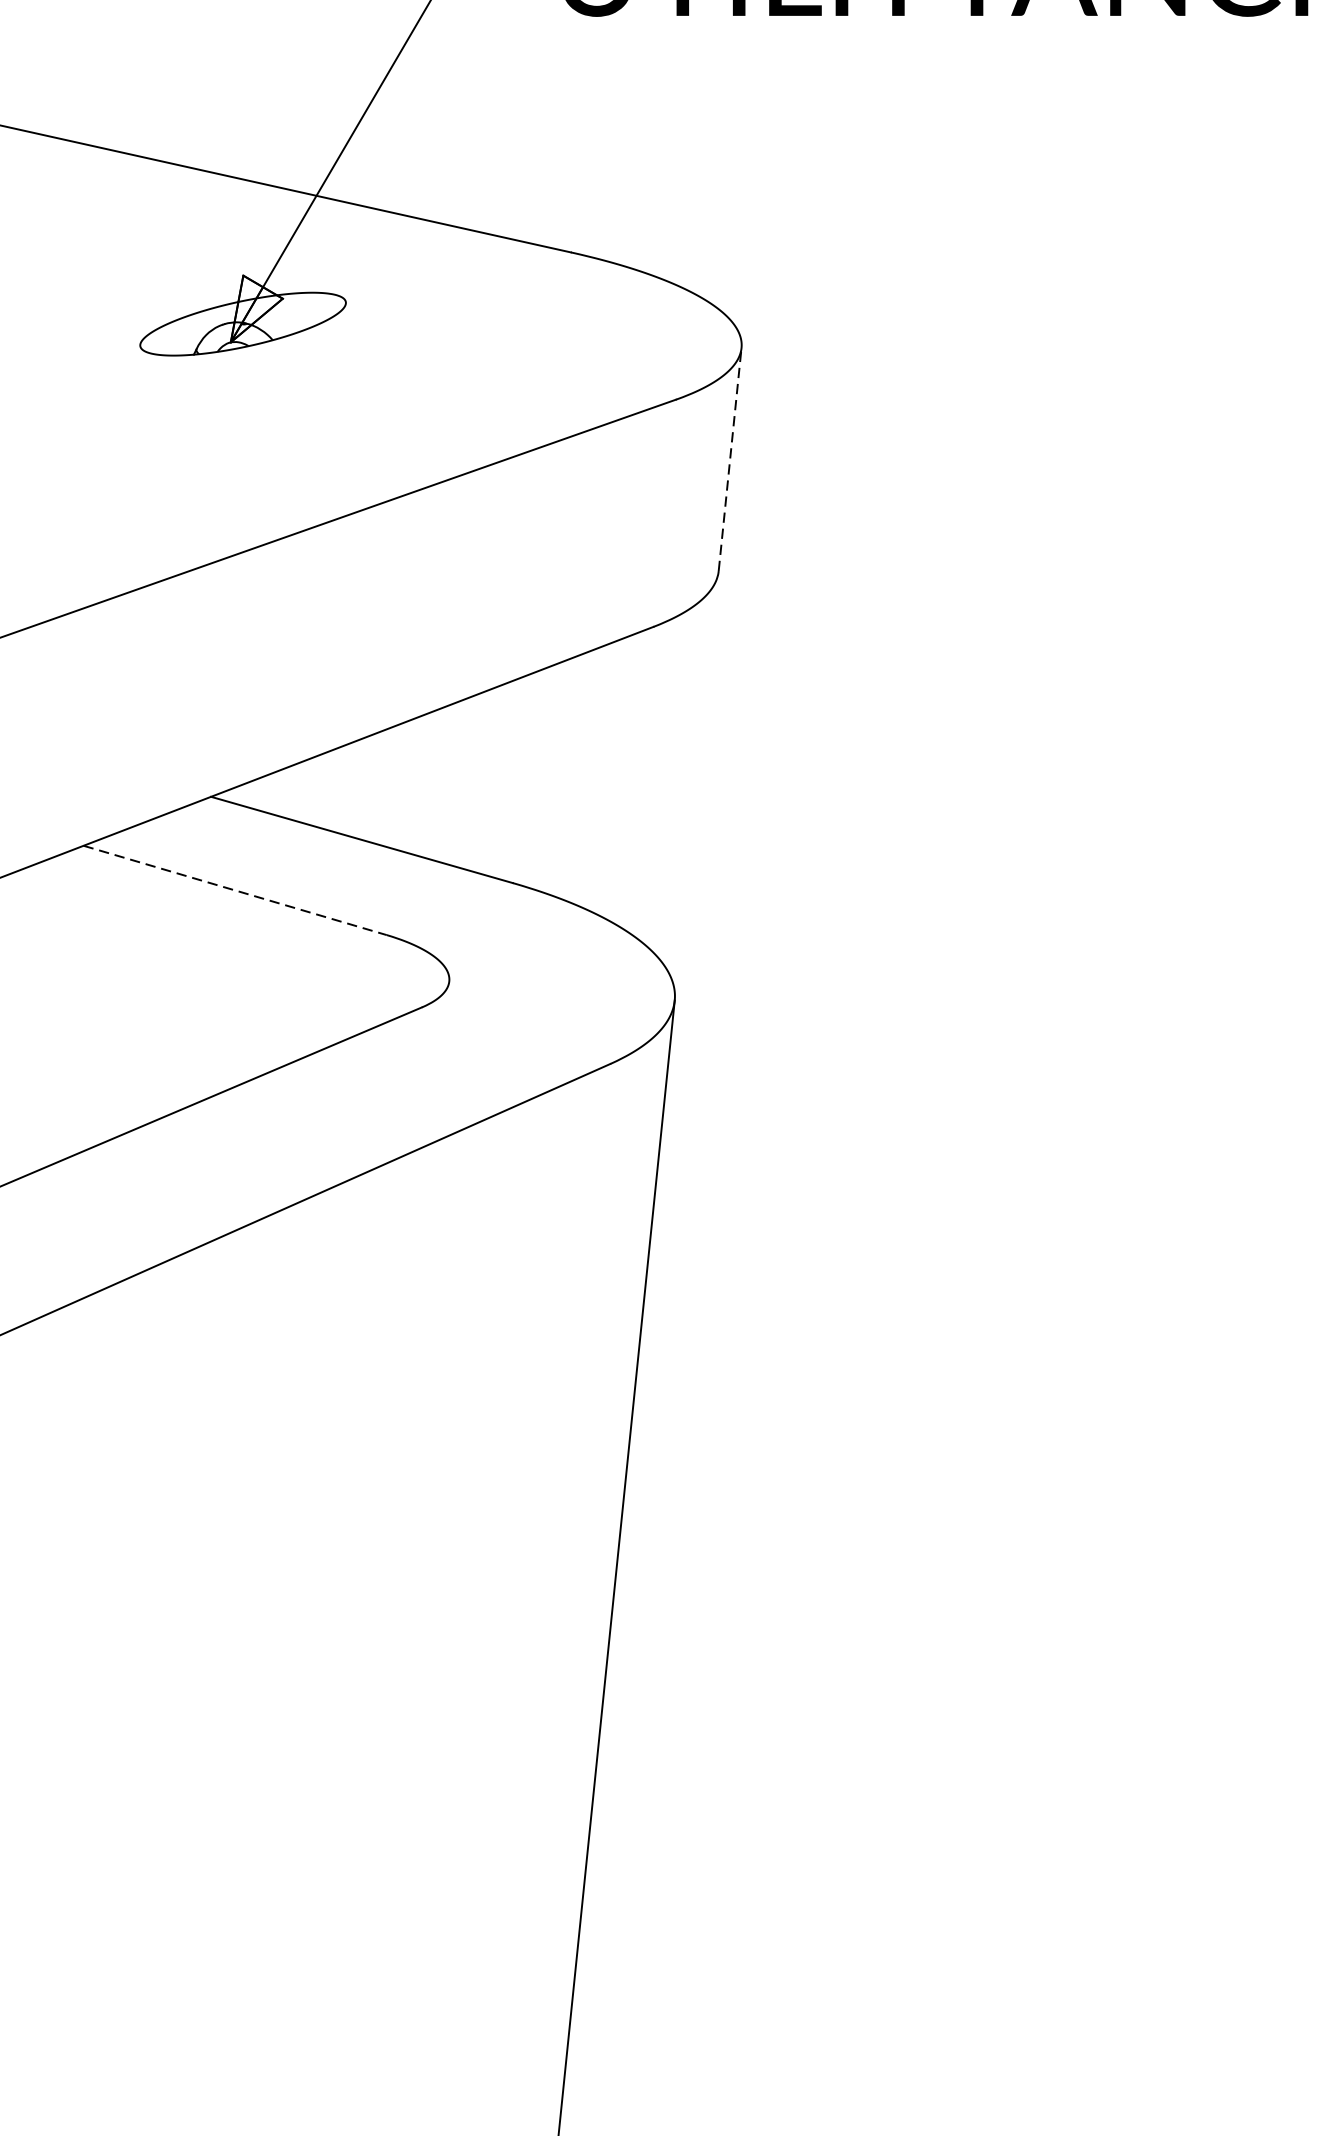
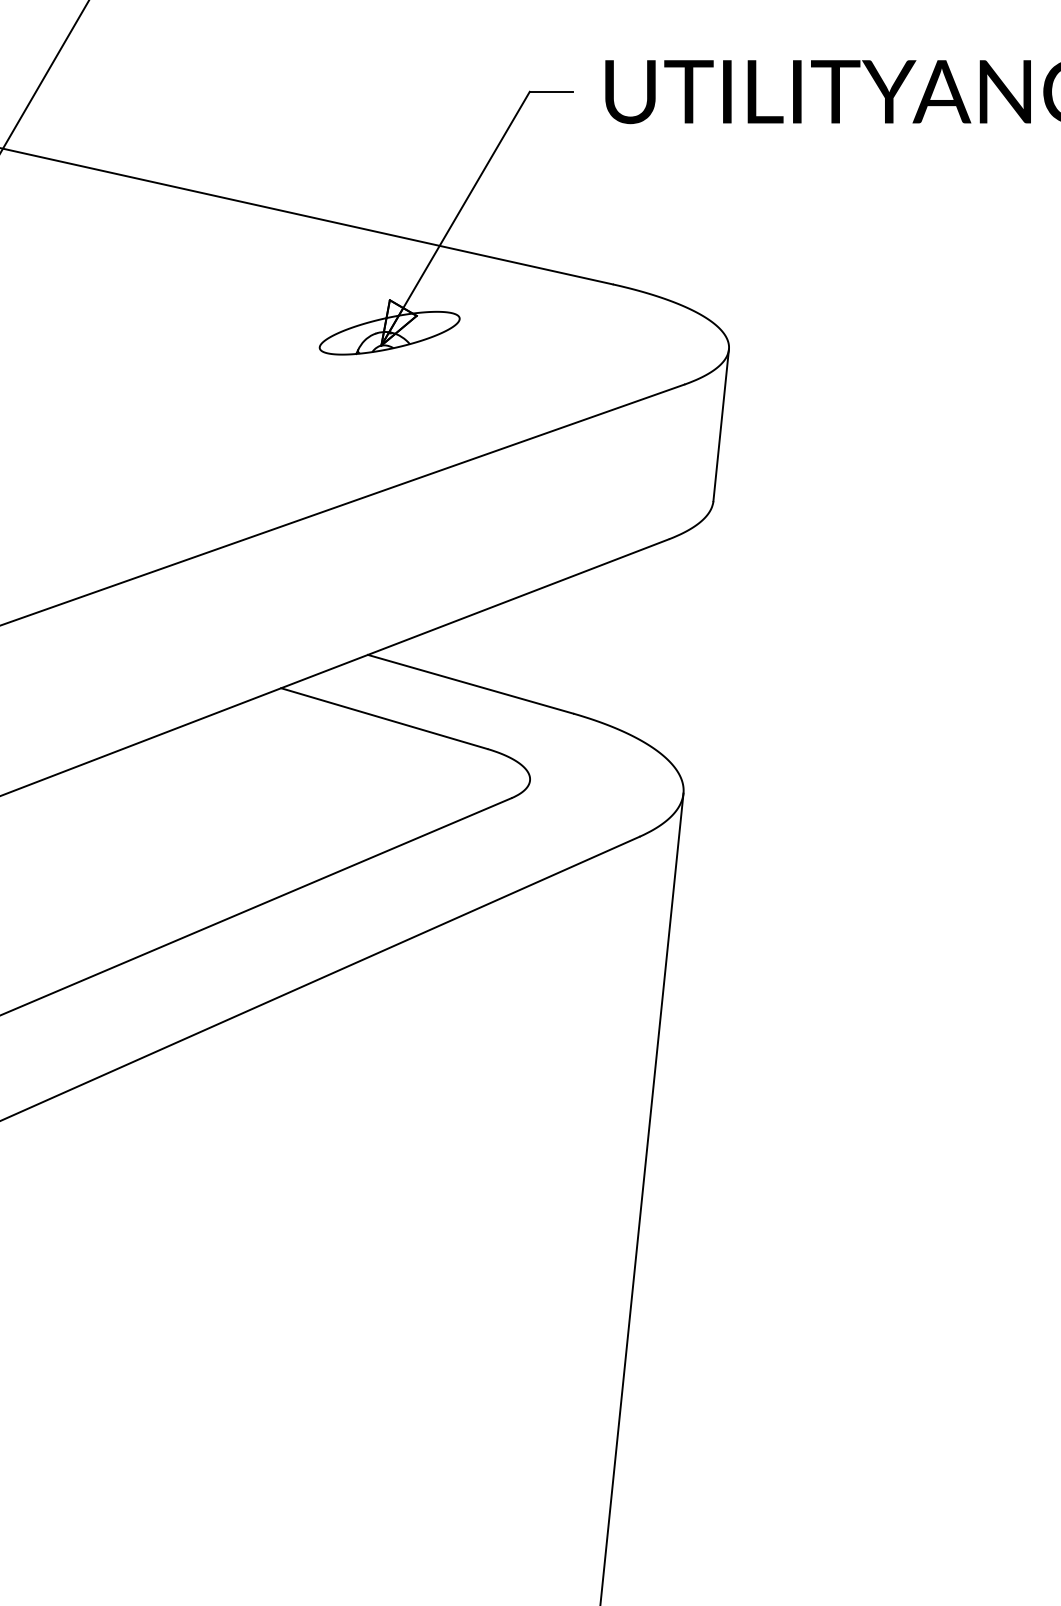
line: (730, 458) -> (721, 424), dashed -> solid
line: (235, 890) -> (384, 718), dashed -> solid

